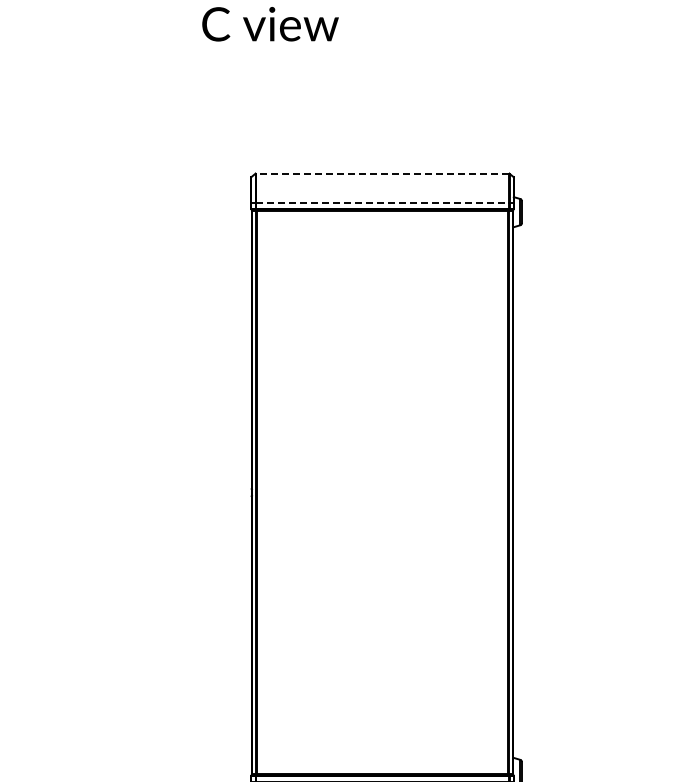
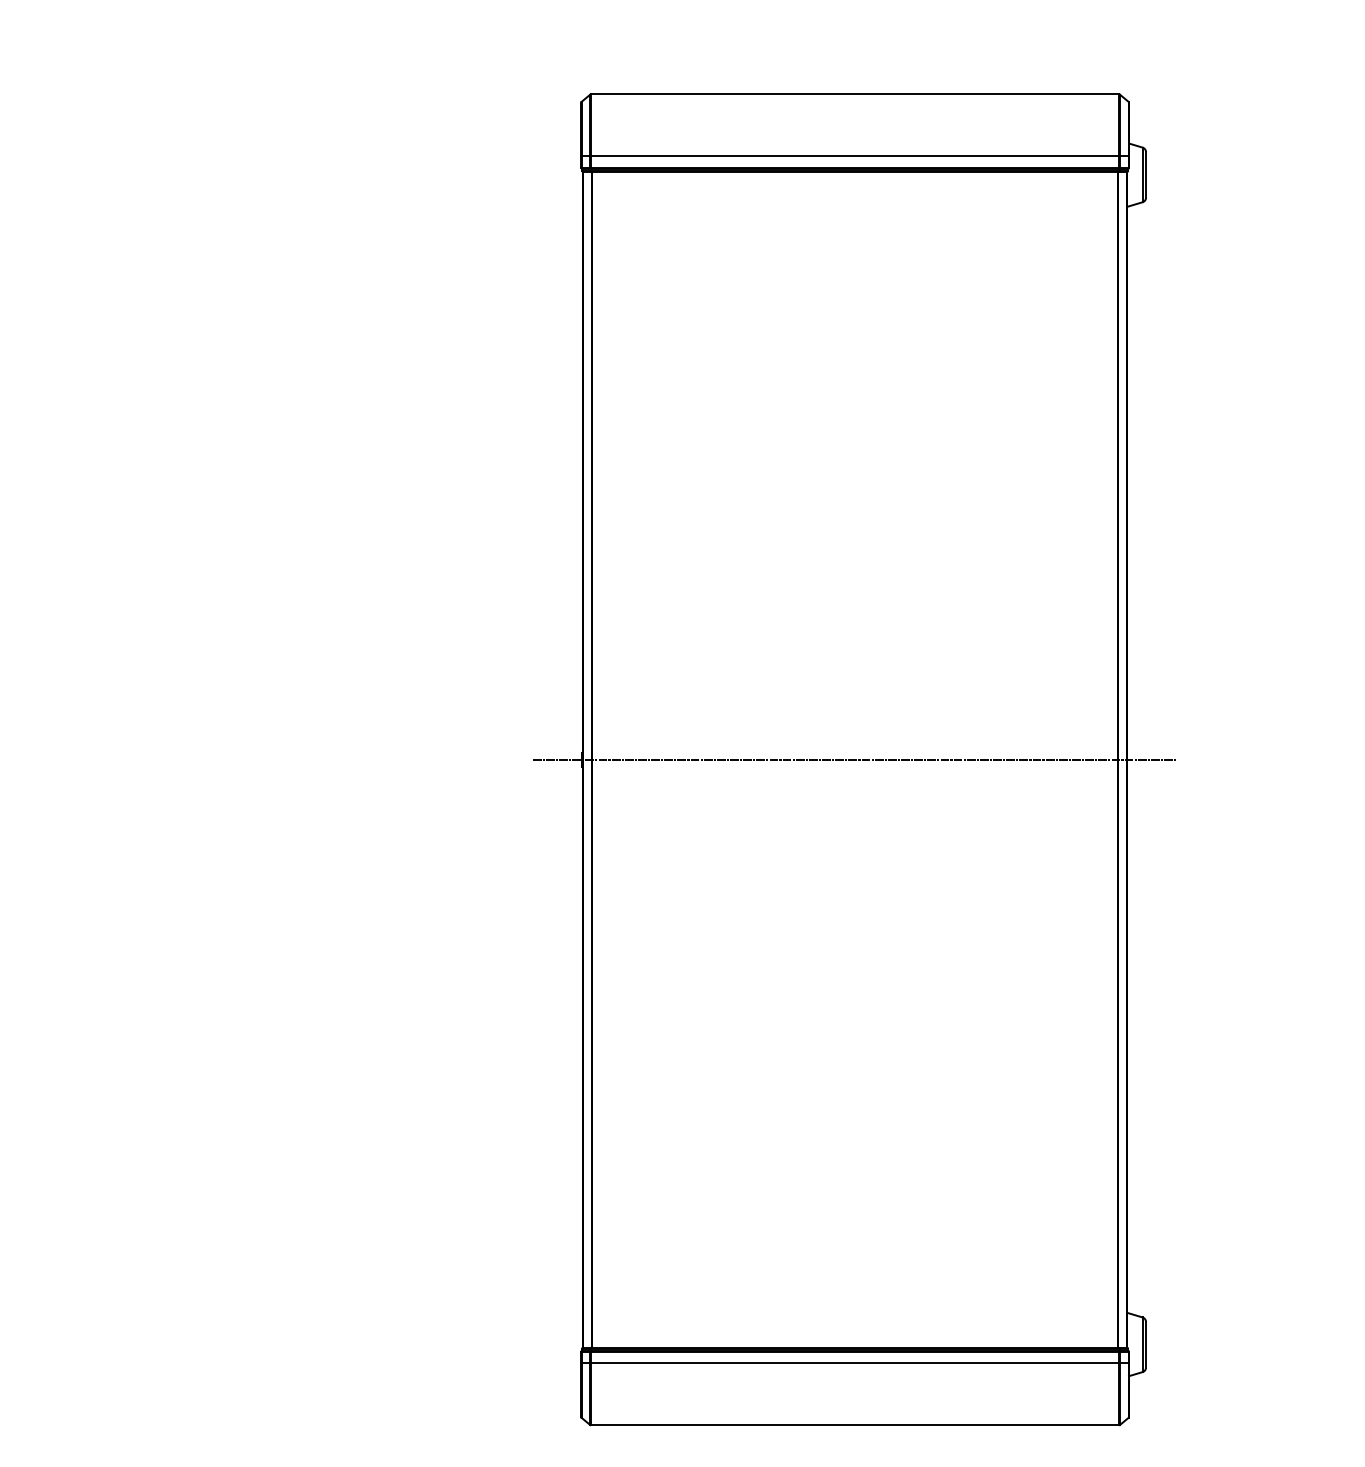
line: (382, 173) -> (855, 94), dashed -> solid
line: (382, 203) -> (855, 156), dashed -> solid
line: (382, 492) -> (855, 759), added

